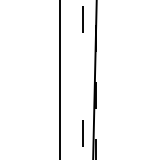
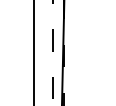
line: (82, 76) -> (52, 40), added

